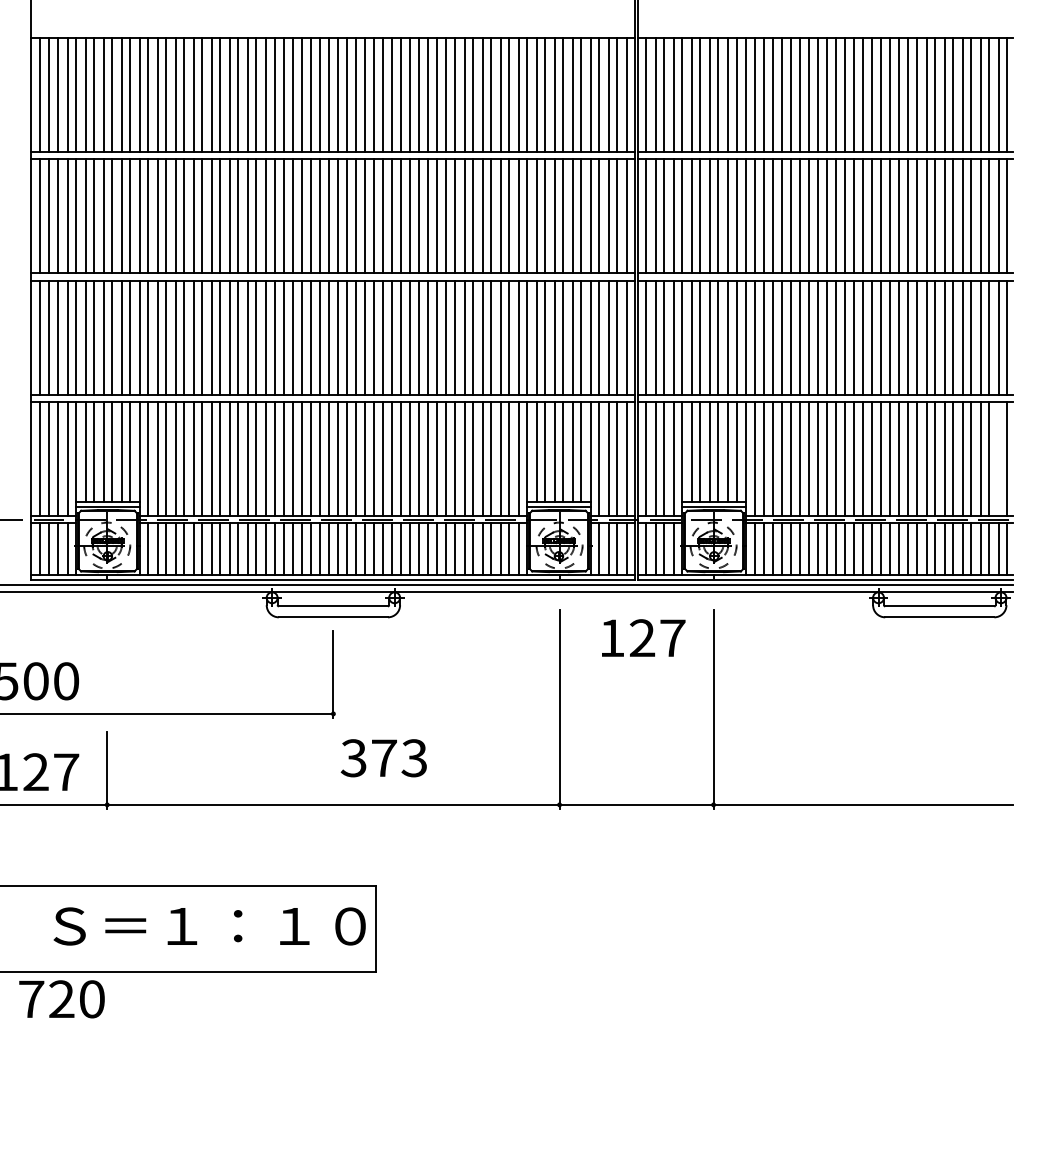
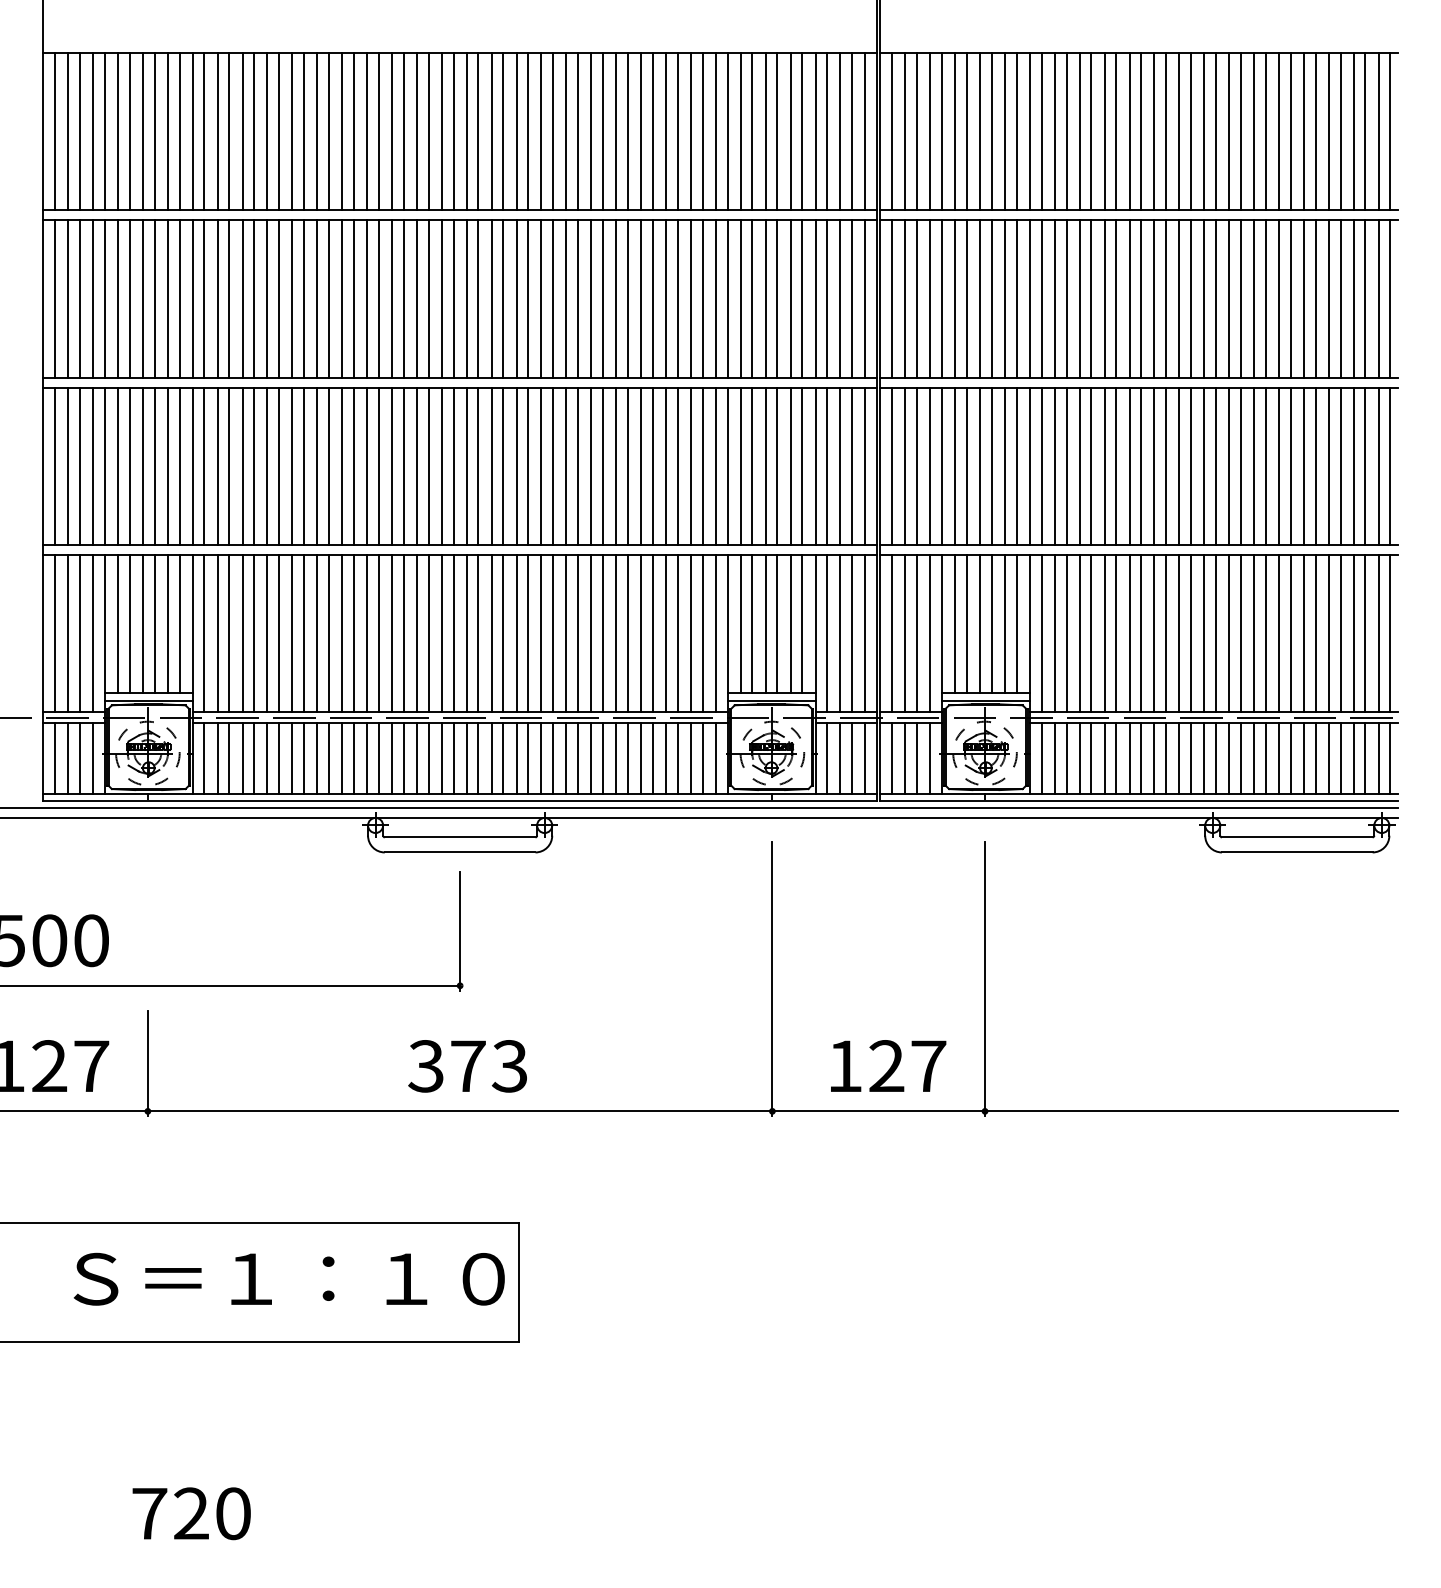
line: (998, 458) -> (1378, 633), added
text: (643, 637) -> (888, 1065), moved
text: (383, 758) -> (467, 1066), moved
text: (61, 999) -> (191, 1513), moved

